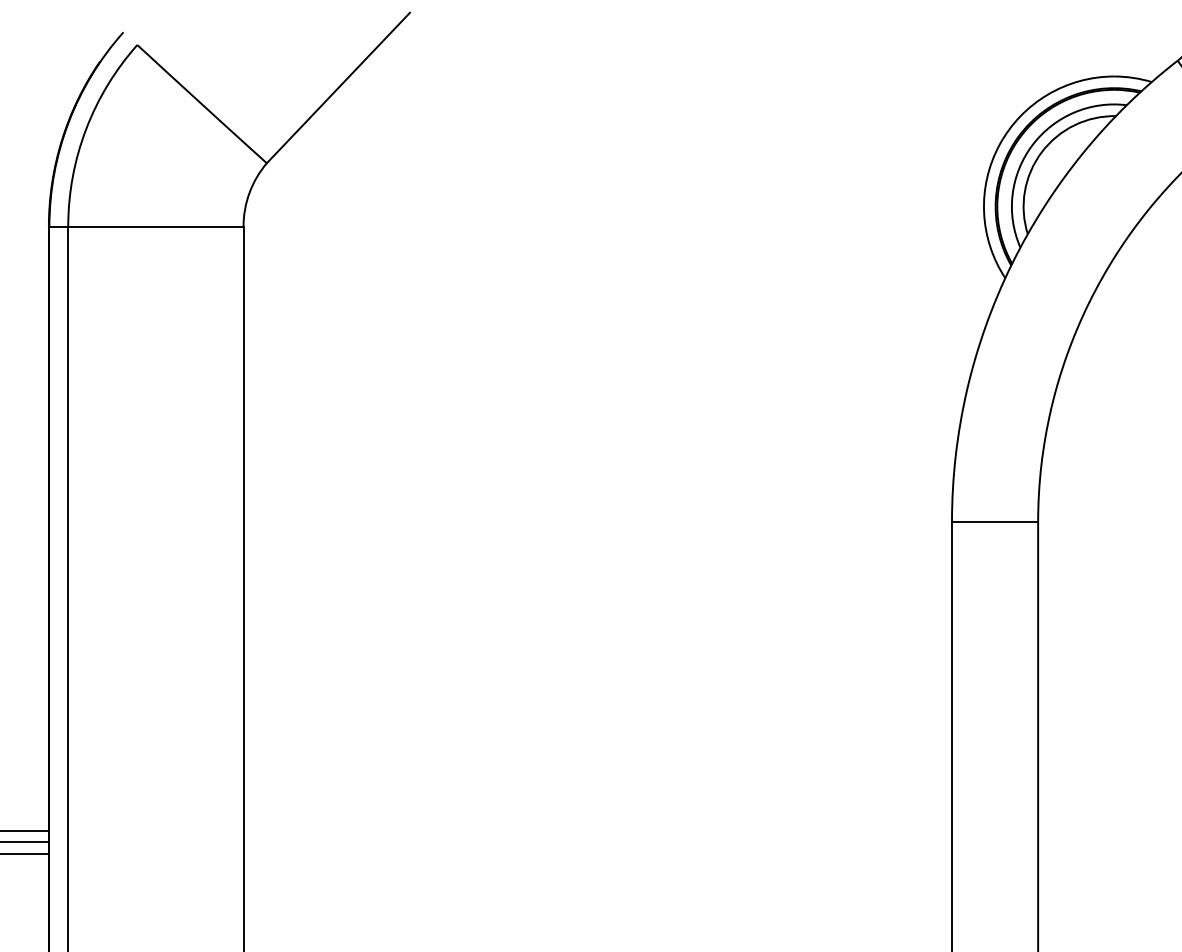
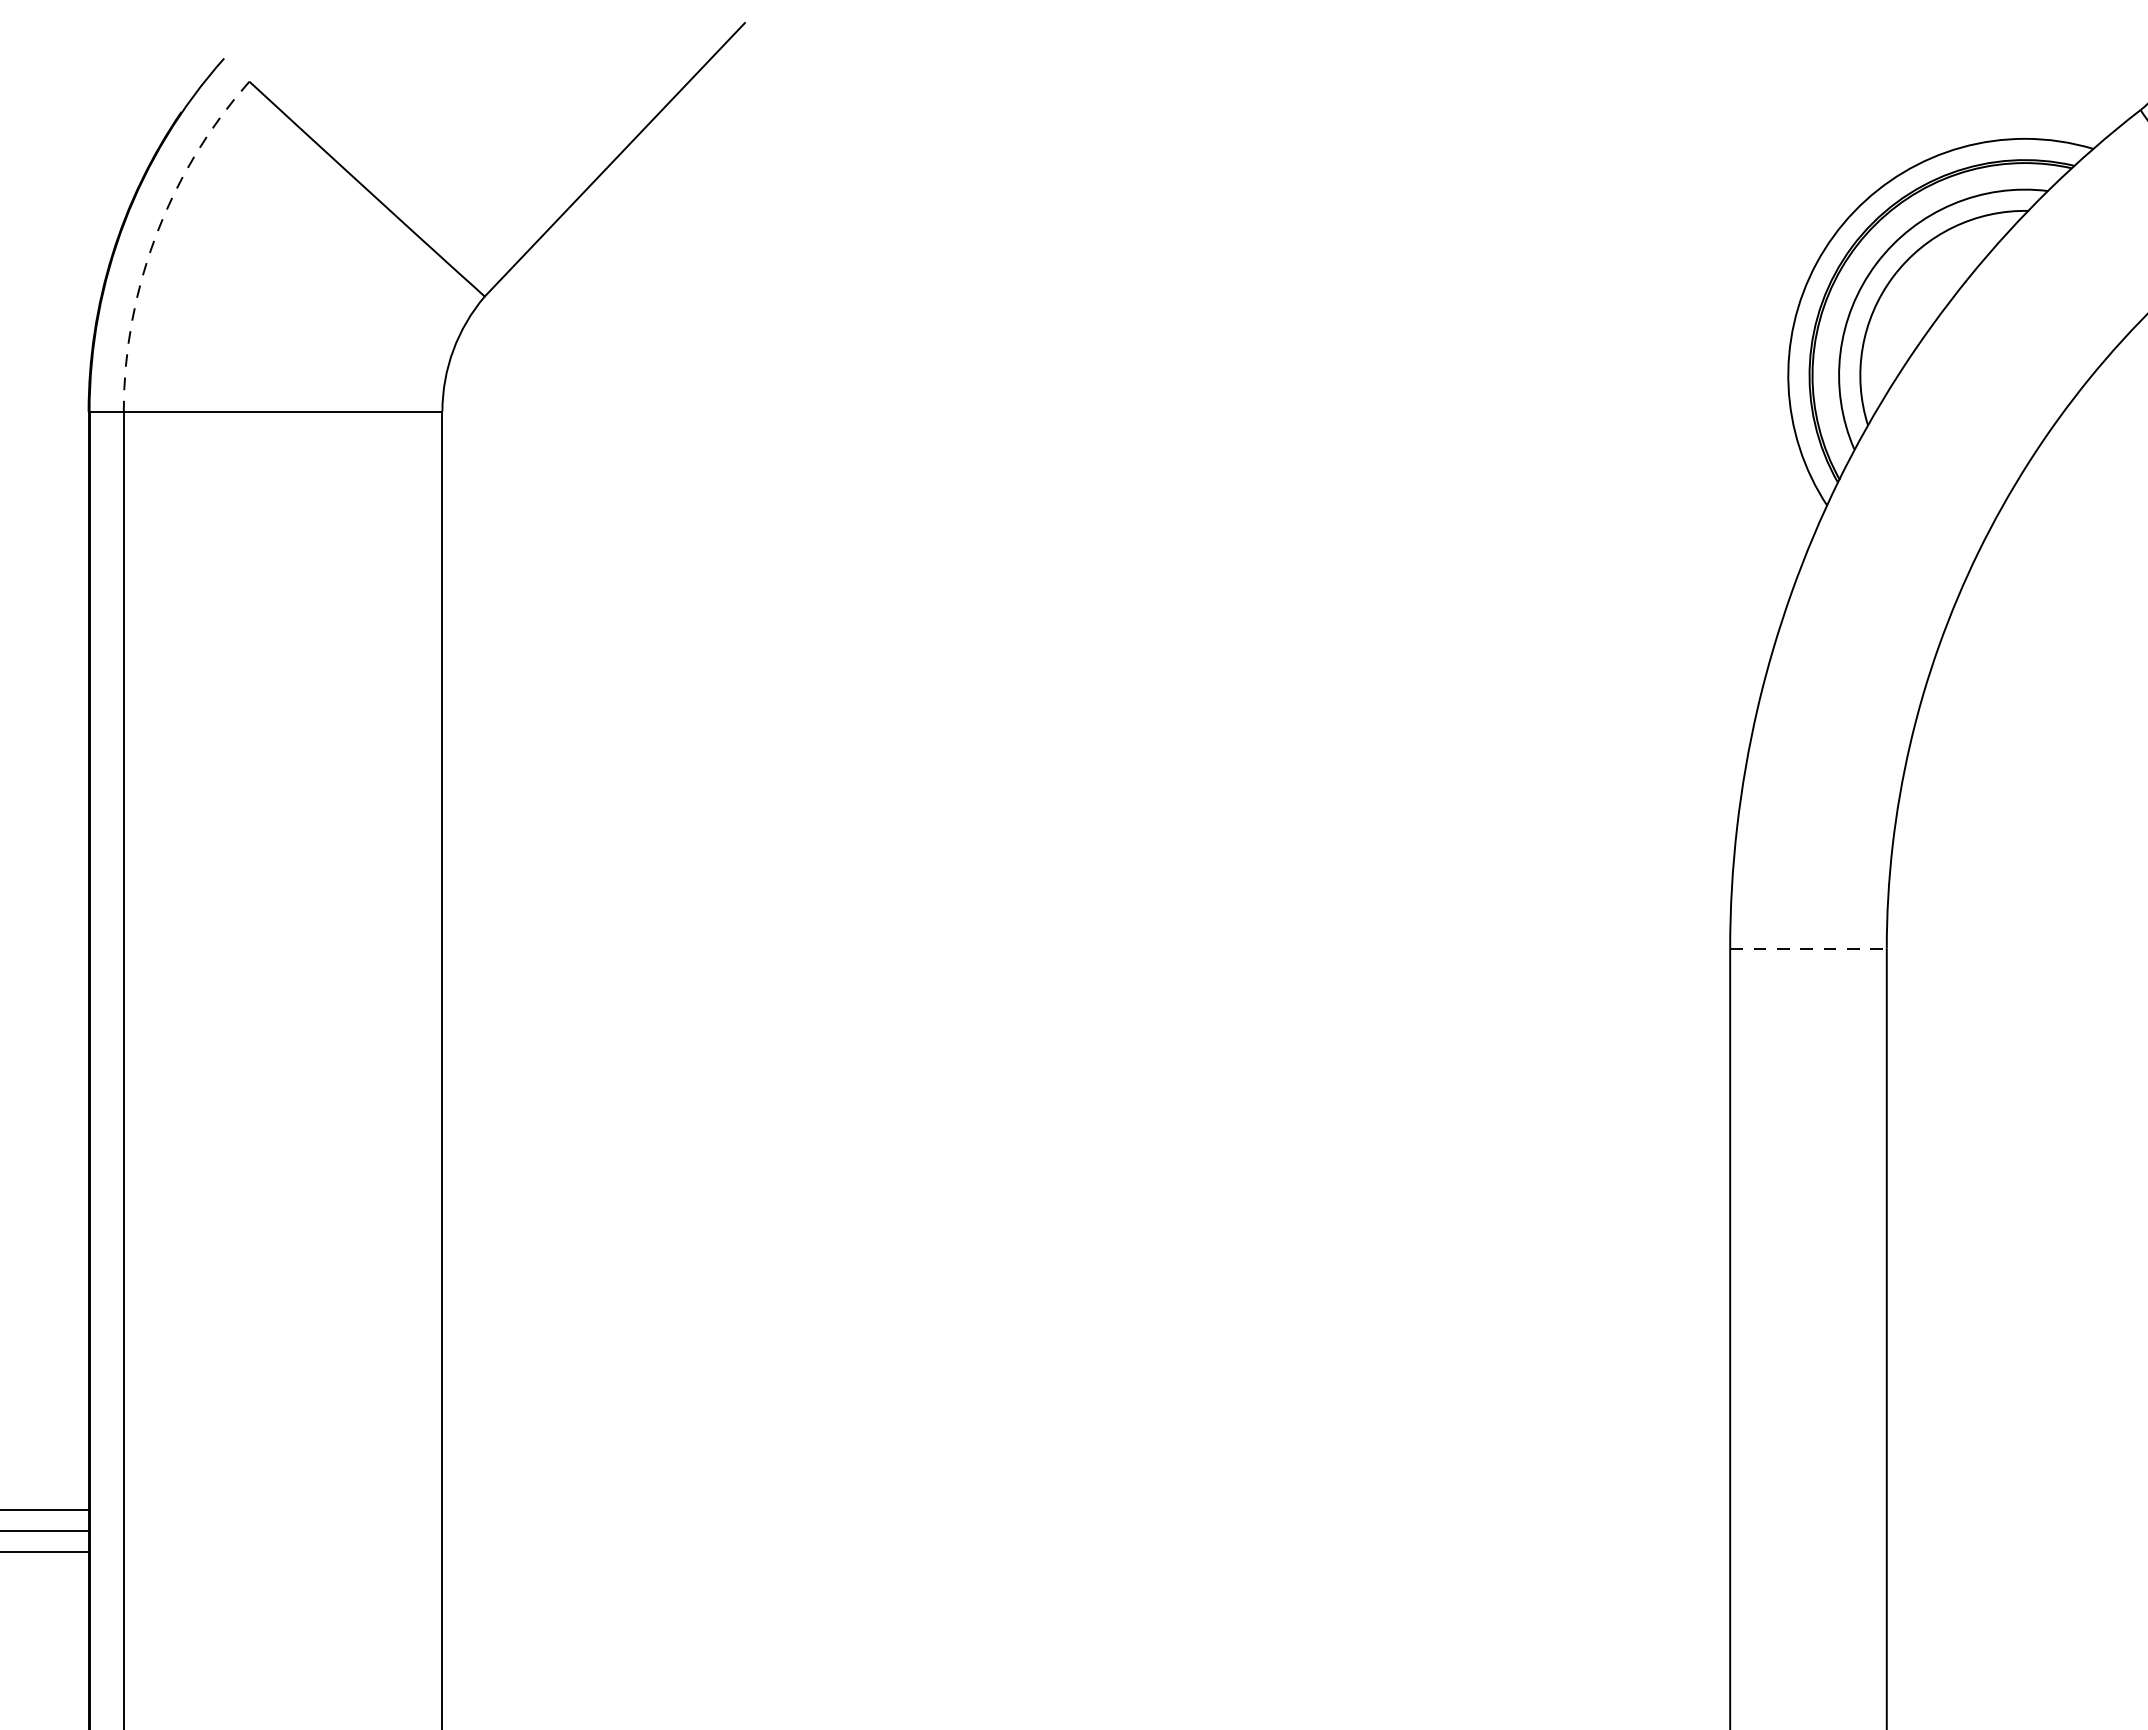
arc: (86, 129) -> (156, 235), solid -> dashed
line: (995, 522) -> (1809, 949), solid -> dashed

